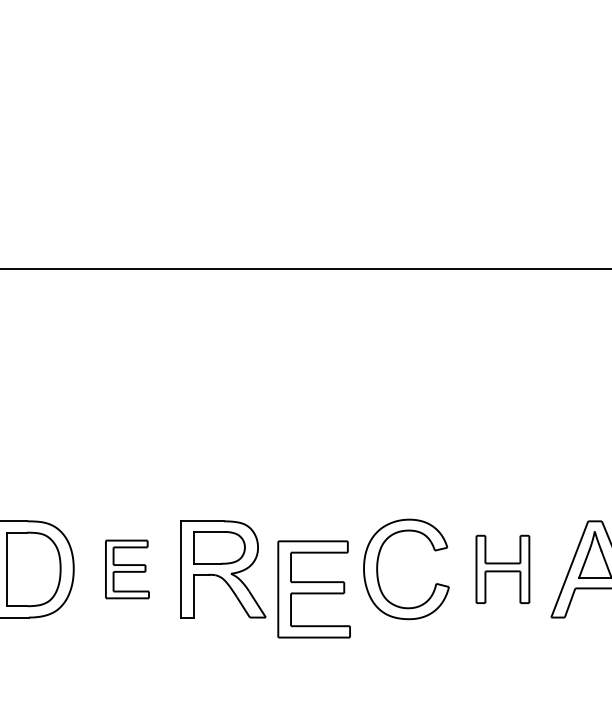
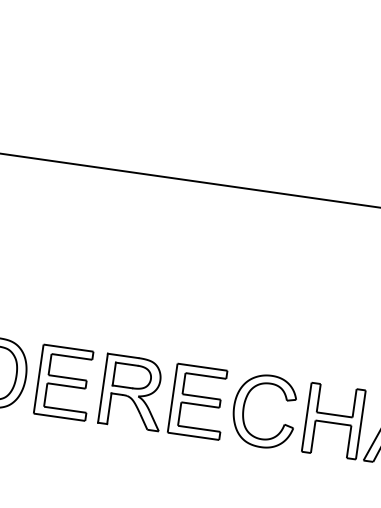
part: (127, 569) -> (64, 382), size x1.67
part: (502, 569) -> (333, 421), size x1.43
part: (313, 589) -> (197, 401), moved

